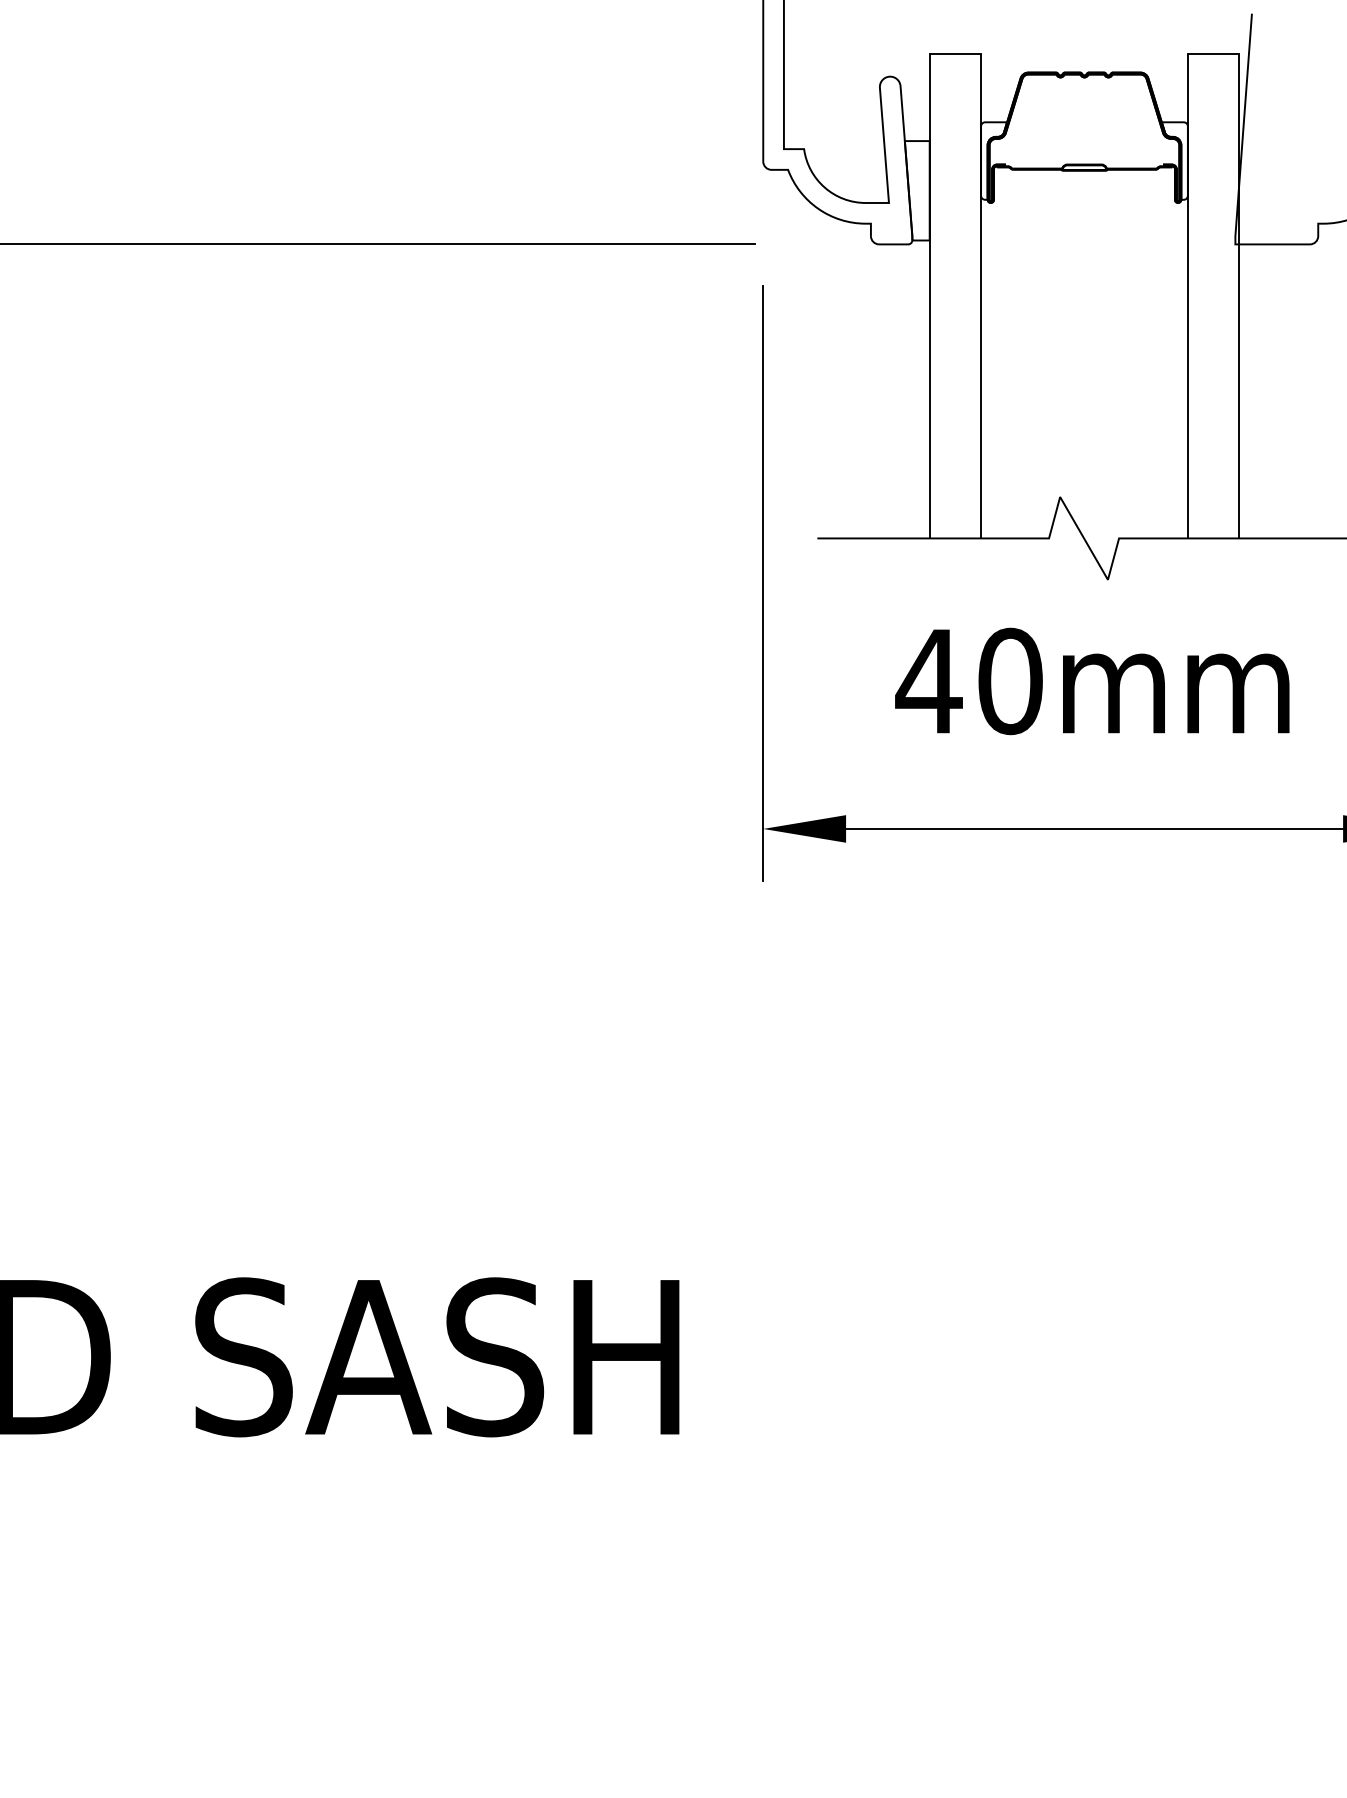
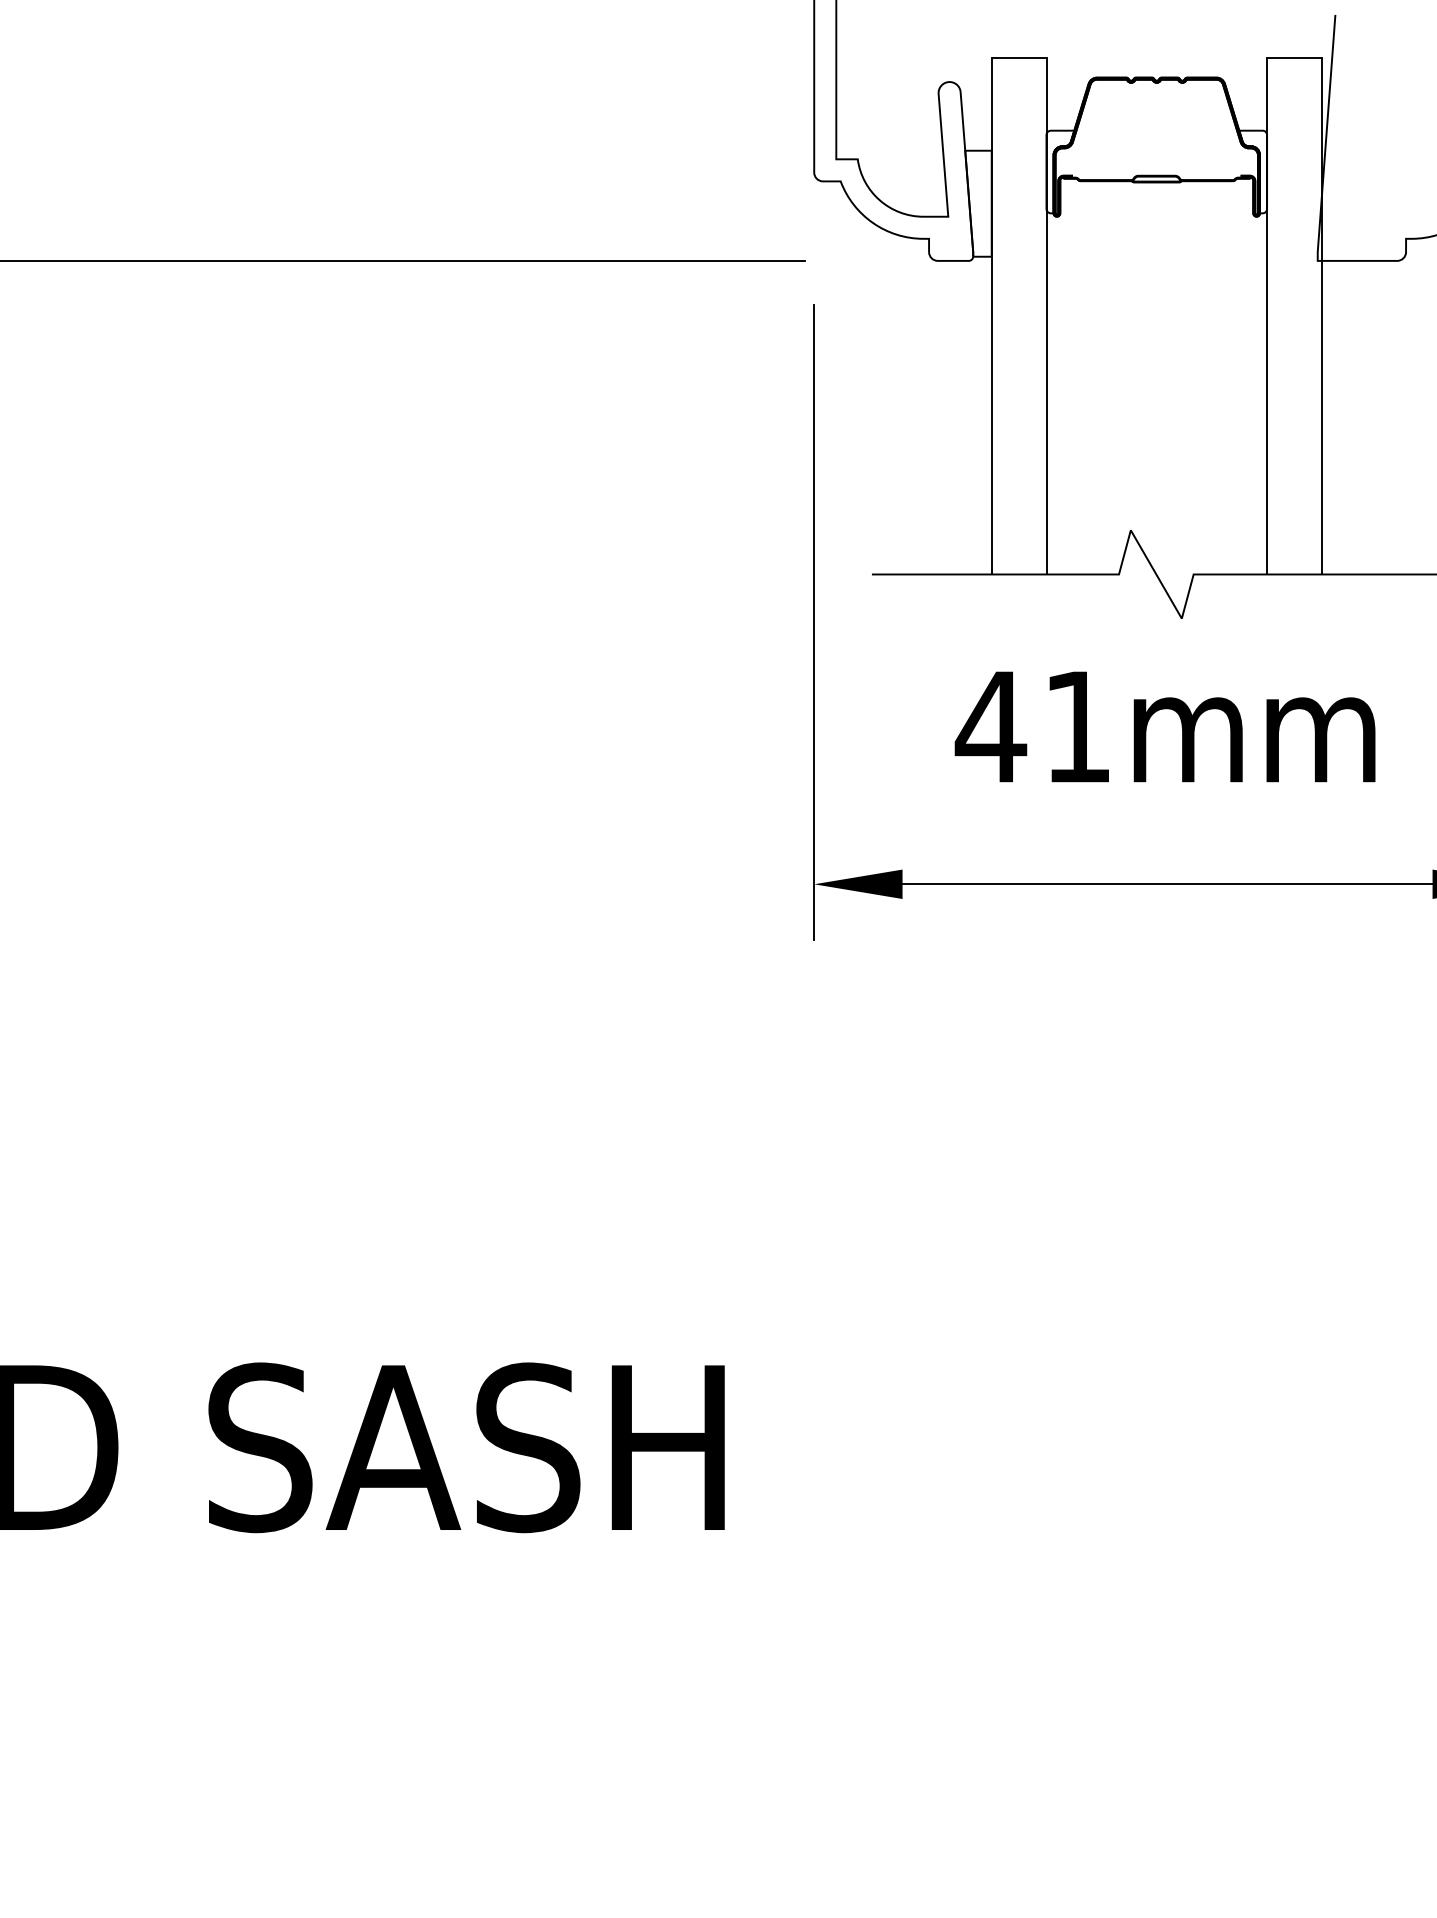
text: (1010, 680) -> (1077, 726), 40mm -> 41mm

